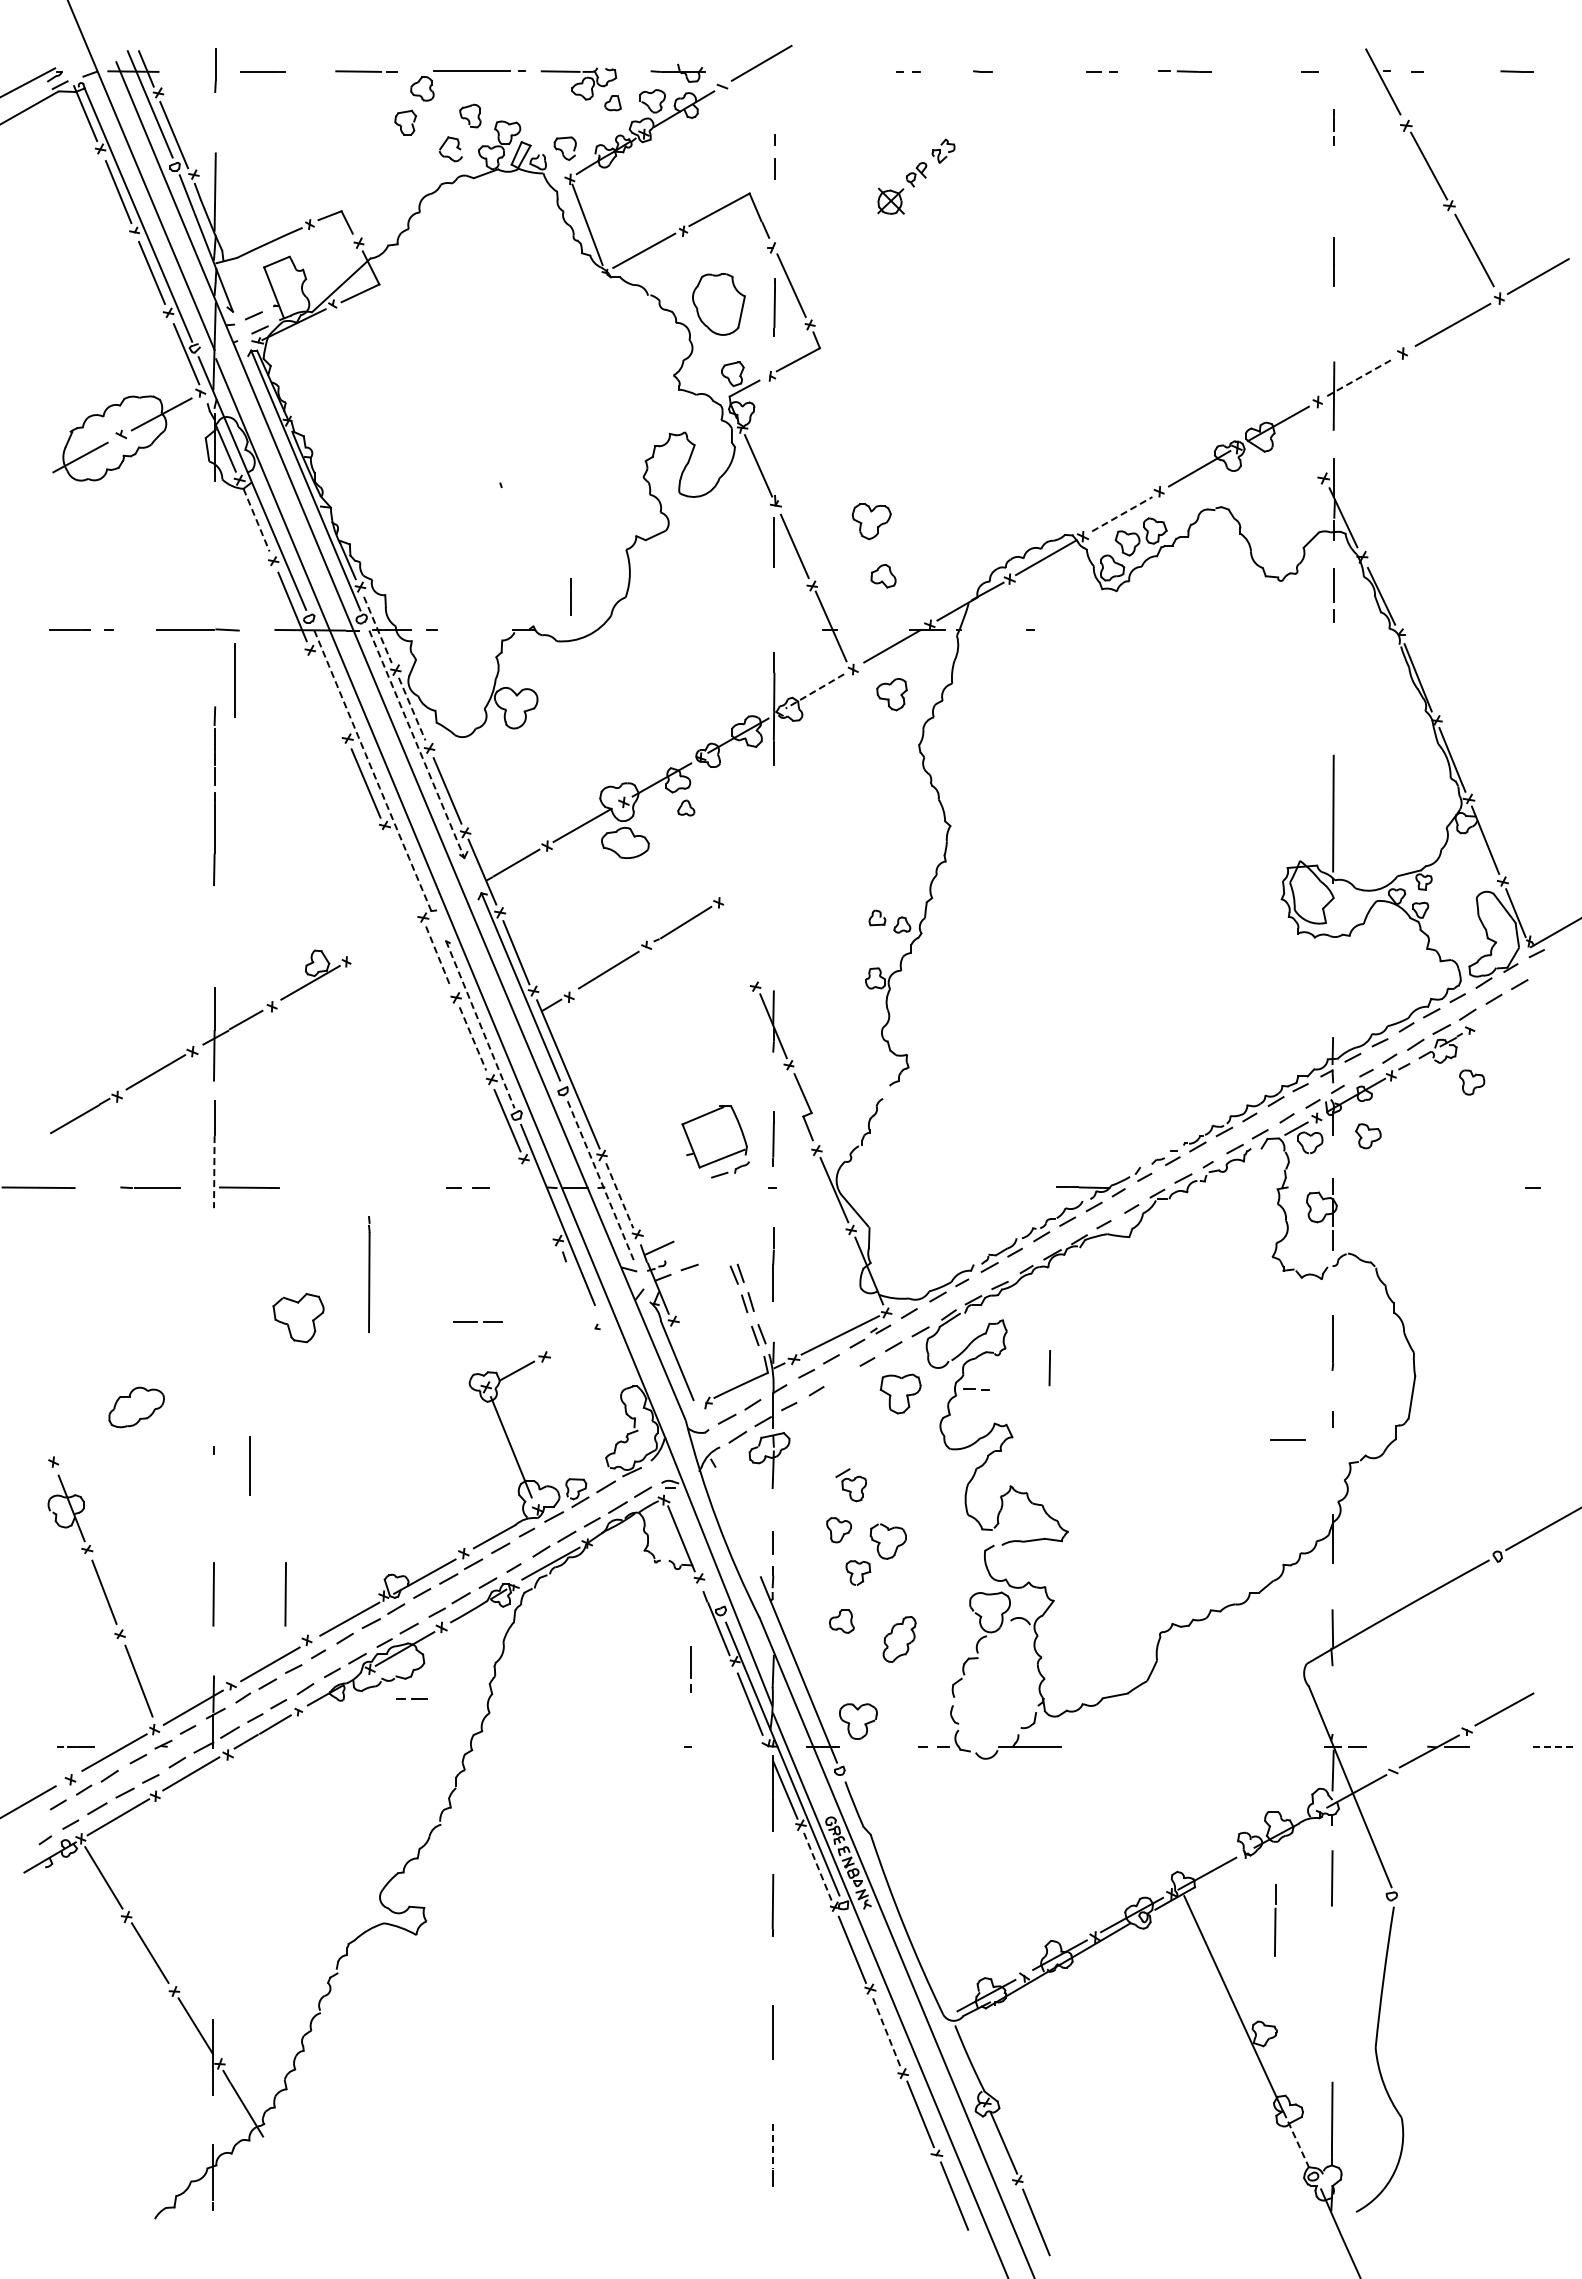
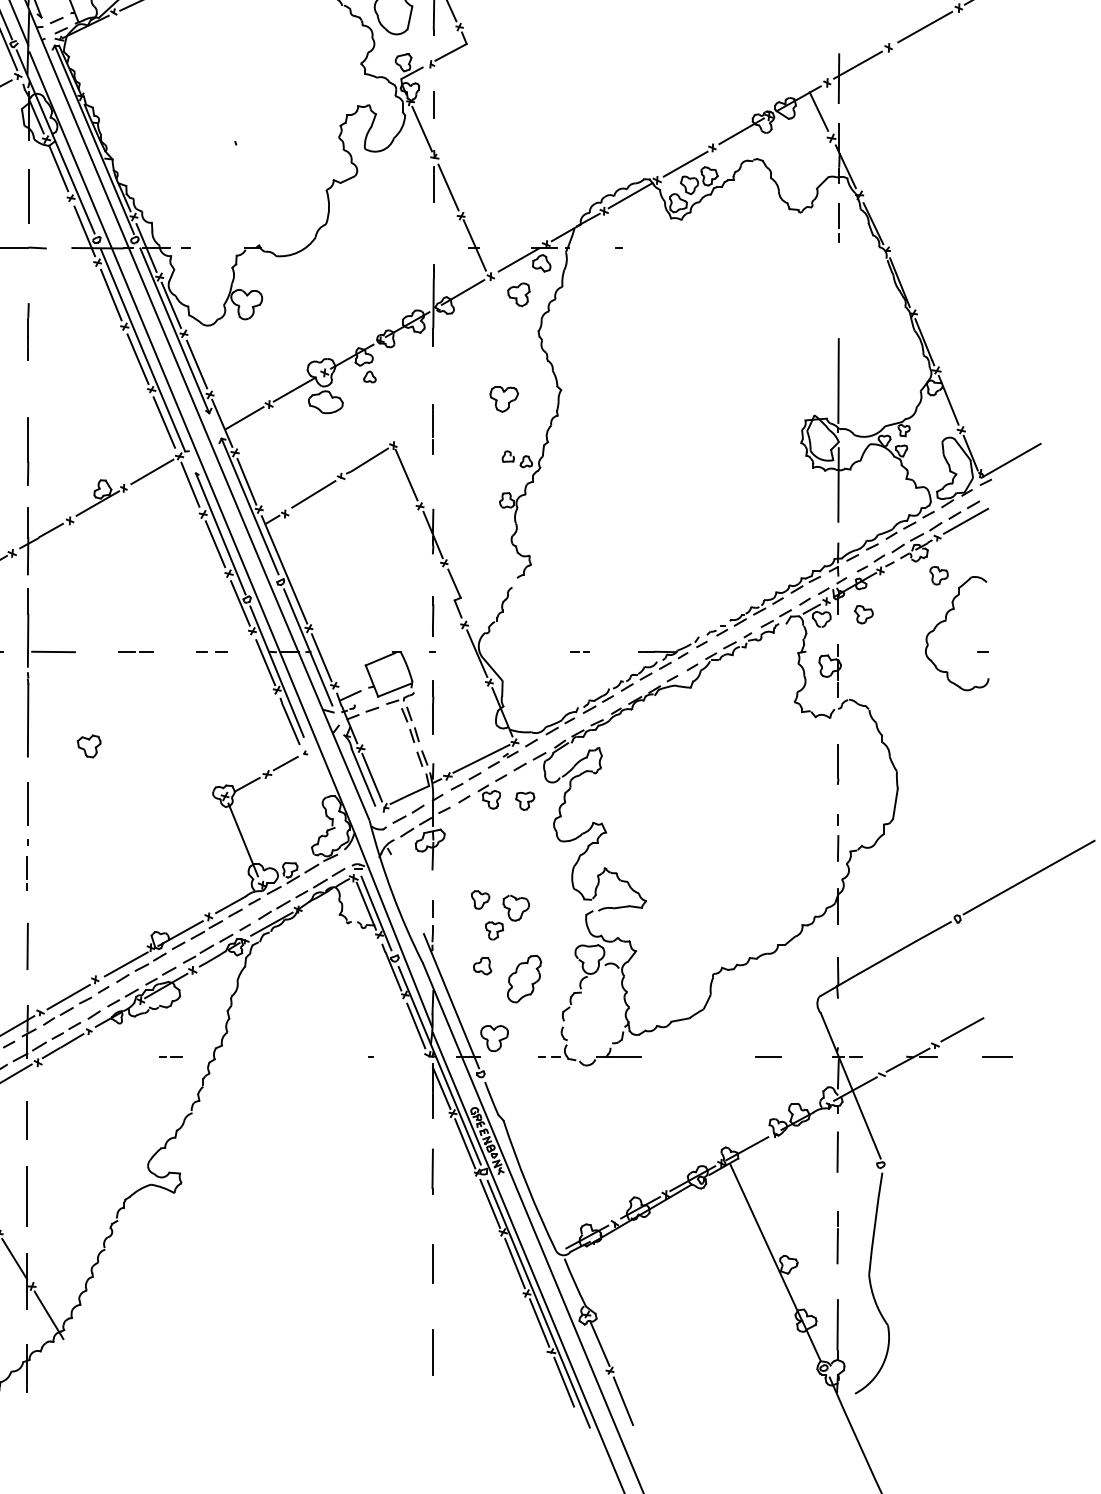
line: (1360, 377) -> (858, 65), dashed -> solid
line: (1305, 441) -> (818, 111), added
line: (1122, 514) -> (685, 164), dashed -> solid
line: (256, 520) -> (58, 168), dashed -> solid
part: (871, 521) -> (504, 399), moved
part: (883, 576) -> (541, 263), moved
line: (570, 596) -> (433, 104), moved
line: (377, 629) -> (146, 247), dashed -> solid
line: (234, 680) -> (28, 196), moved
line: (814, 691) -> (462, 292), dashed -> solid
line: (329, 694) -> (111, 294), added
line: (412, 709) -> (171, 305), dashed -> solid
line: (417, 744) -> (175, 330), dashed -> solid
arc: (372, 770) -> (142, 349), dashed -> solid
line: (214, 838) -> (28, 451), moved
line: (402, 870) -> (164, 422), added
line: (773, 879) -> (433, 428), added
line: (385, 938) -> (152, 471), added
line: (736, 943) -> (406, 475), added
line: (438, 956) -> (190, 484), dashed -> solid
line: (1333, 956) -> (838, 484), added
line: (1508, 1007) -> (965, 521), added
line: (480, 1025) -> (220, 534), dashed -> solid
line: (473, 1039) -> (215, 544), dashed -> solid
part: (715, 1141) -> (389, 677), moved
part: (1482, 1145) -> (946, 621), added
line: (214, 1172) -> (28, 640), dashed -> solid
line: (601, 1181) -> (308, 647), dashed -> solid
line: (619, 1196) -> (321, 658), dashed -> solid
line: (542, 1202) -> (265, 662), added
line: (369, 1274) -> (28, 714), moved
line: (578, 1289) -> (291, 725), added
part: (298, 1318) -> (89, 746), size x0.62
line: (477, 1321) -> (135, 651), moved
line: (569, 1341) -> (285, 763), added
line: (689, 1361) -> (372, 777), added
line: (1049, 1368) -> (837, 848), moved
line: (975, 1389) -> (579, 651), moved
part: (900, 1393) -> (525, 800), size x0.62
line: (1287, 1439) -> (768, 1056), moved
line: (249, 1465) -> (27, 803), moved
part: (850, 1485) -> (488, 797), moved
line: (694, 1548) -> (375, 913), added
line: (285, 1594) -> (79, 946), removed
part: (899, 1639) -> (524, 979), size x1.43
line: (690, 1669) -> (26, 873), moved
line: (411, 1698) -> (170, 1056), moved
line: (1553, 1746) -> (997, 1056), dashed -> solid
line: (213, 1834) -> (27, 1120), added
line: (817, 1866) -> (464, 1143), dashed -> solid
line: (1275, 1920) -> (837, 1237), moved
line: (213, 1939) -> (27, 1196), added
line: (886, 2032) -> (514, 1263), dashed -> solid
line: (919, 2087) -> (538, 1303), added
line: (1296, 2139) -> (811, 1341), dashed -> solid
line: (772, 2147) -> (432, 1347), dashed -> solid

